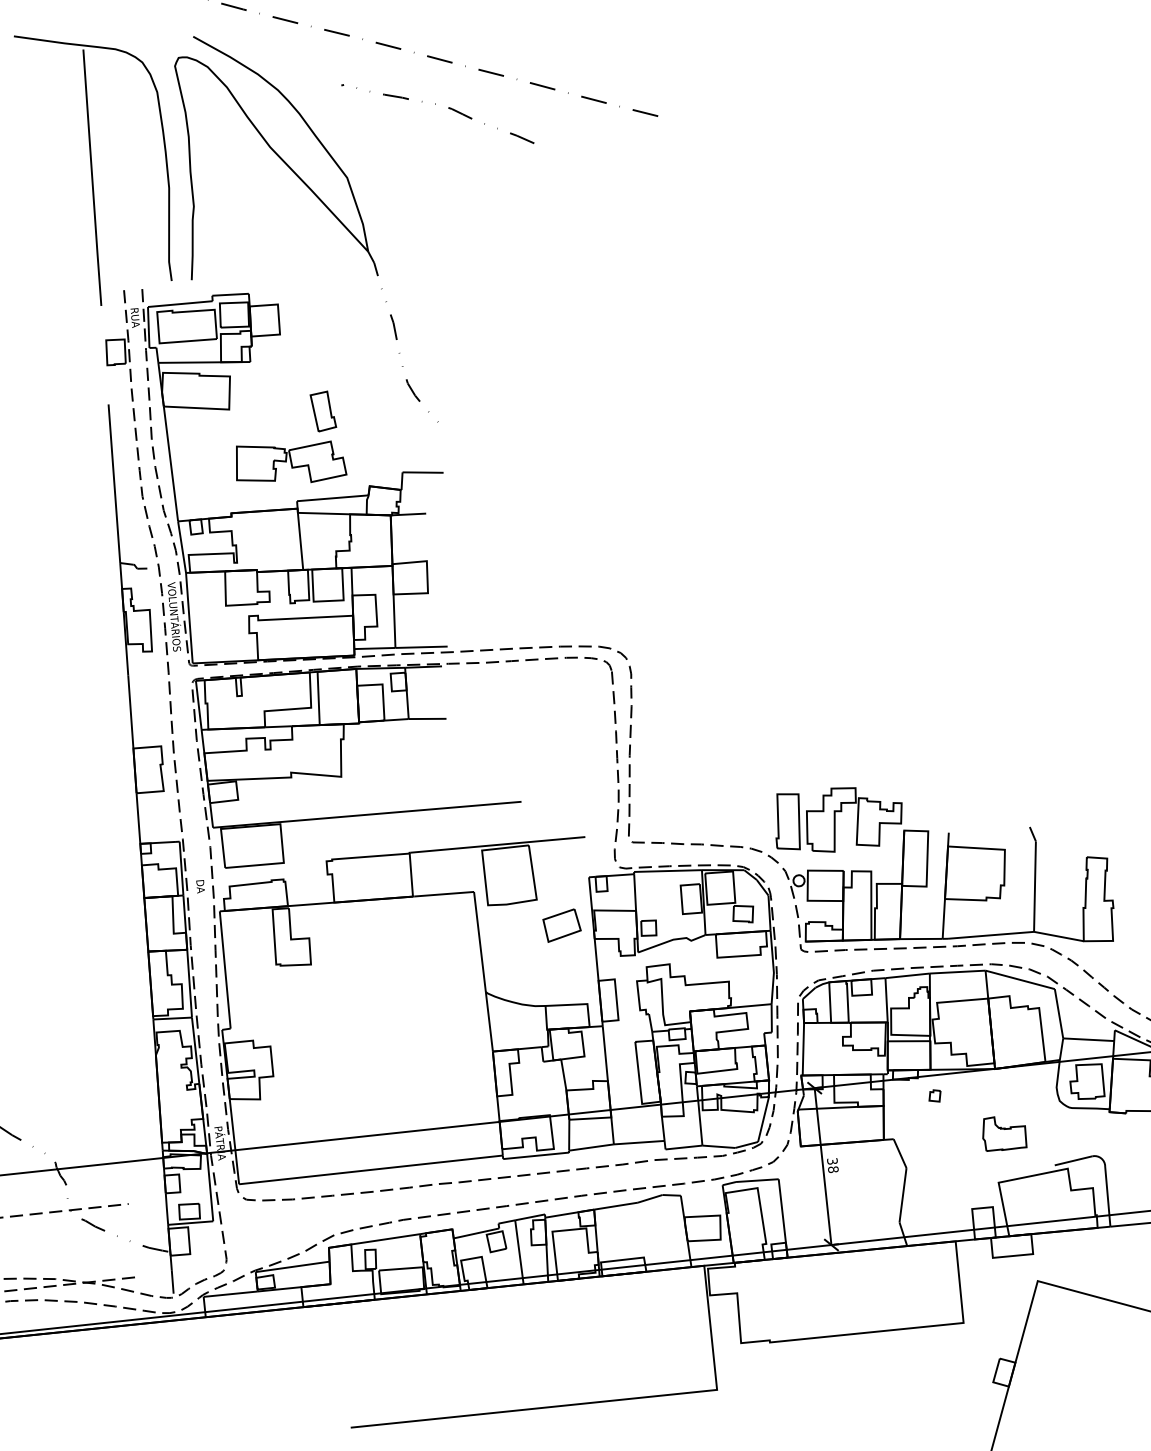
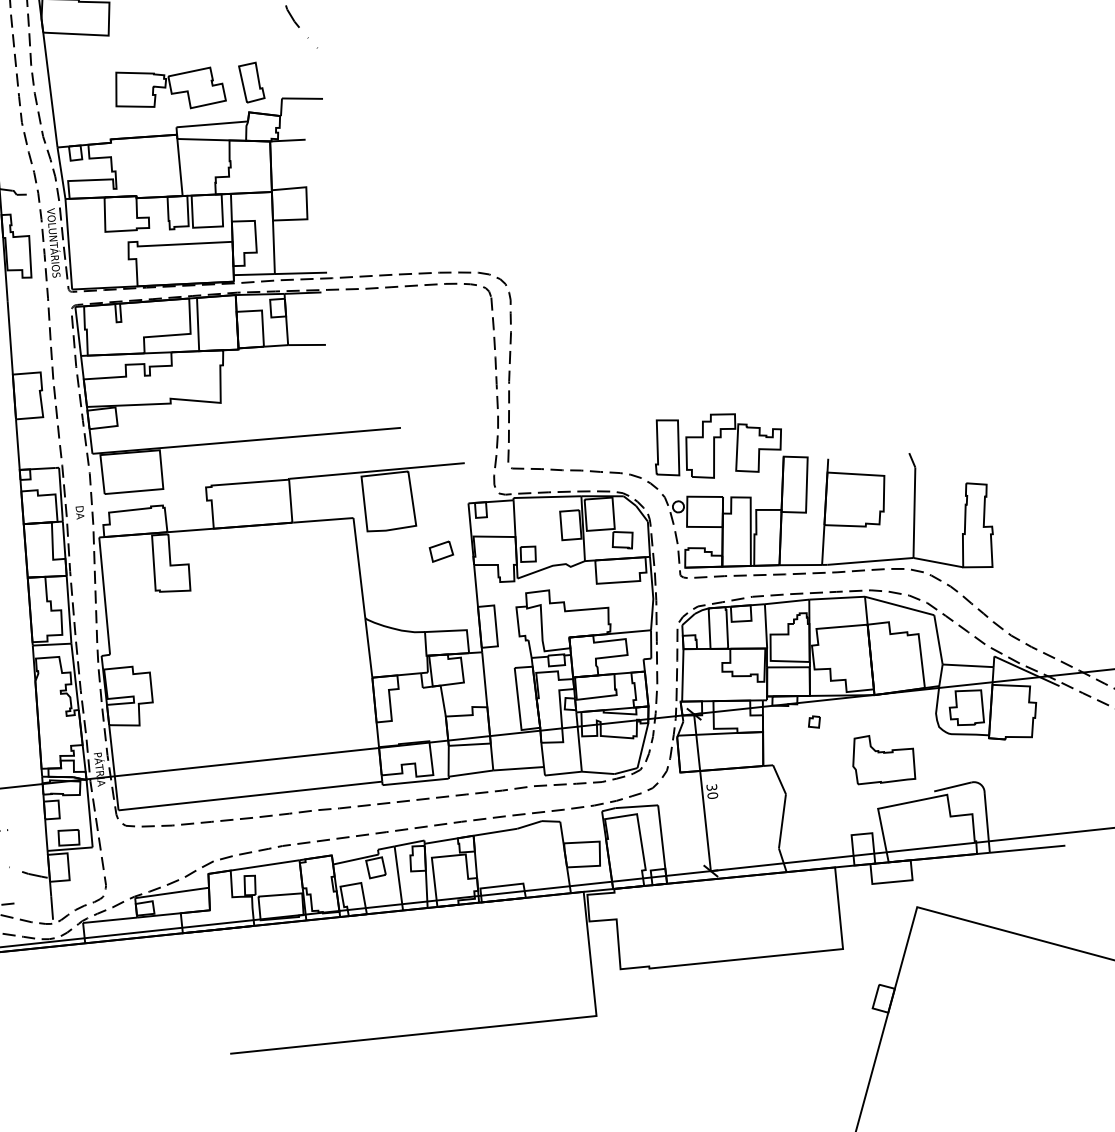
part: (323, 411) -> (251, 82), moved
part: (561, 925) -> (440, 551), size x0.62
part: (1004, 1134) -> (883, 760), size x1.43
text: (833, 1169) -> (712, 795), 38 -> 30

